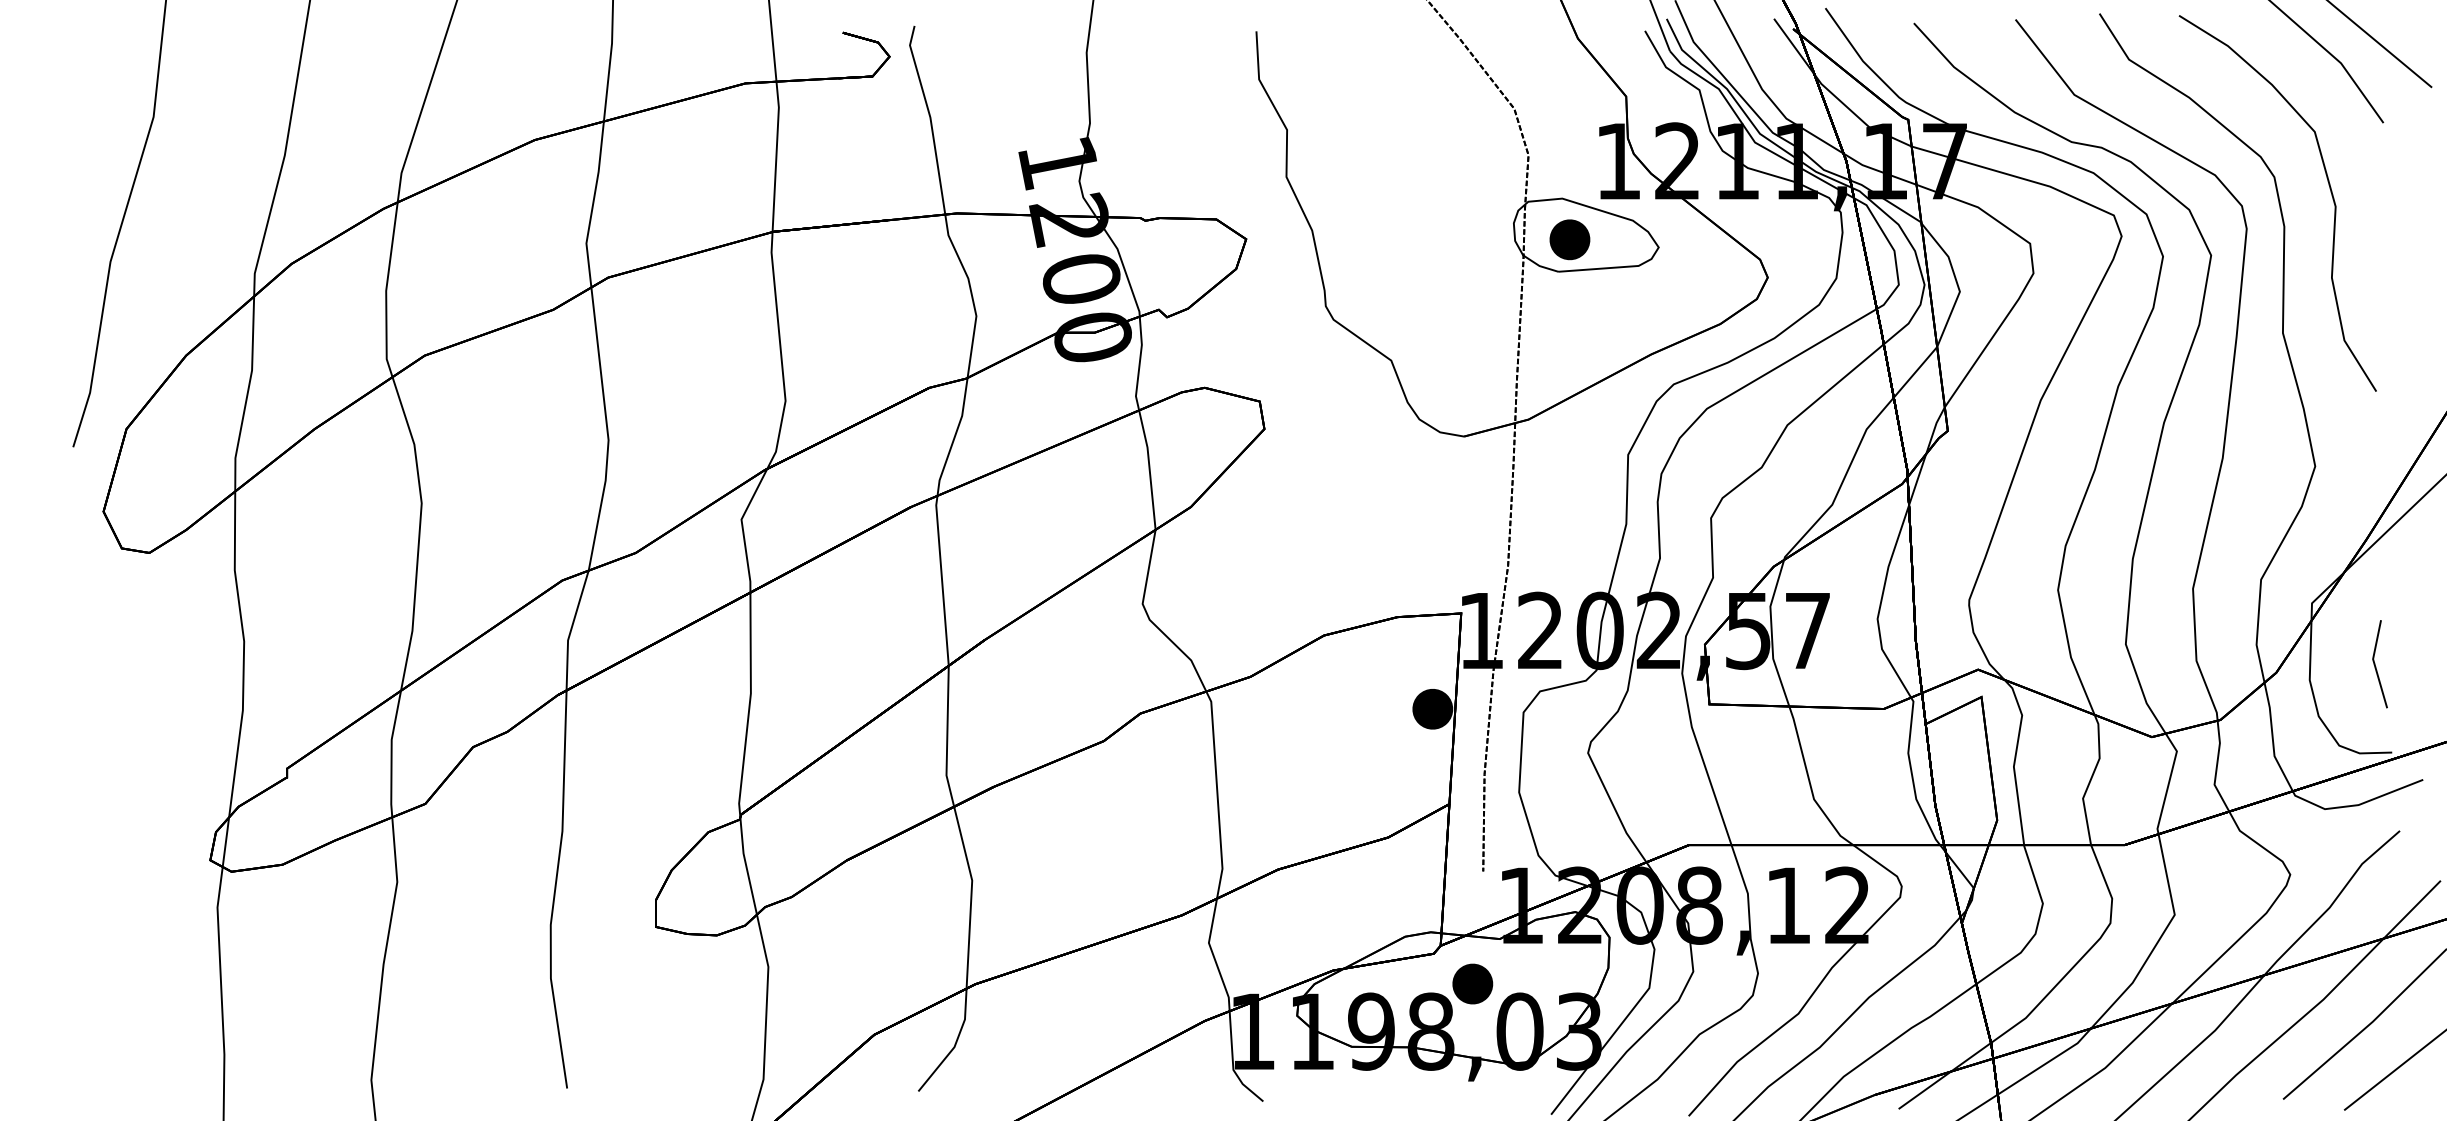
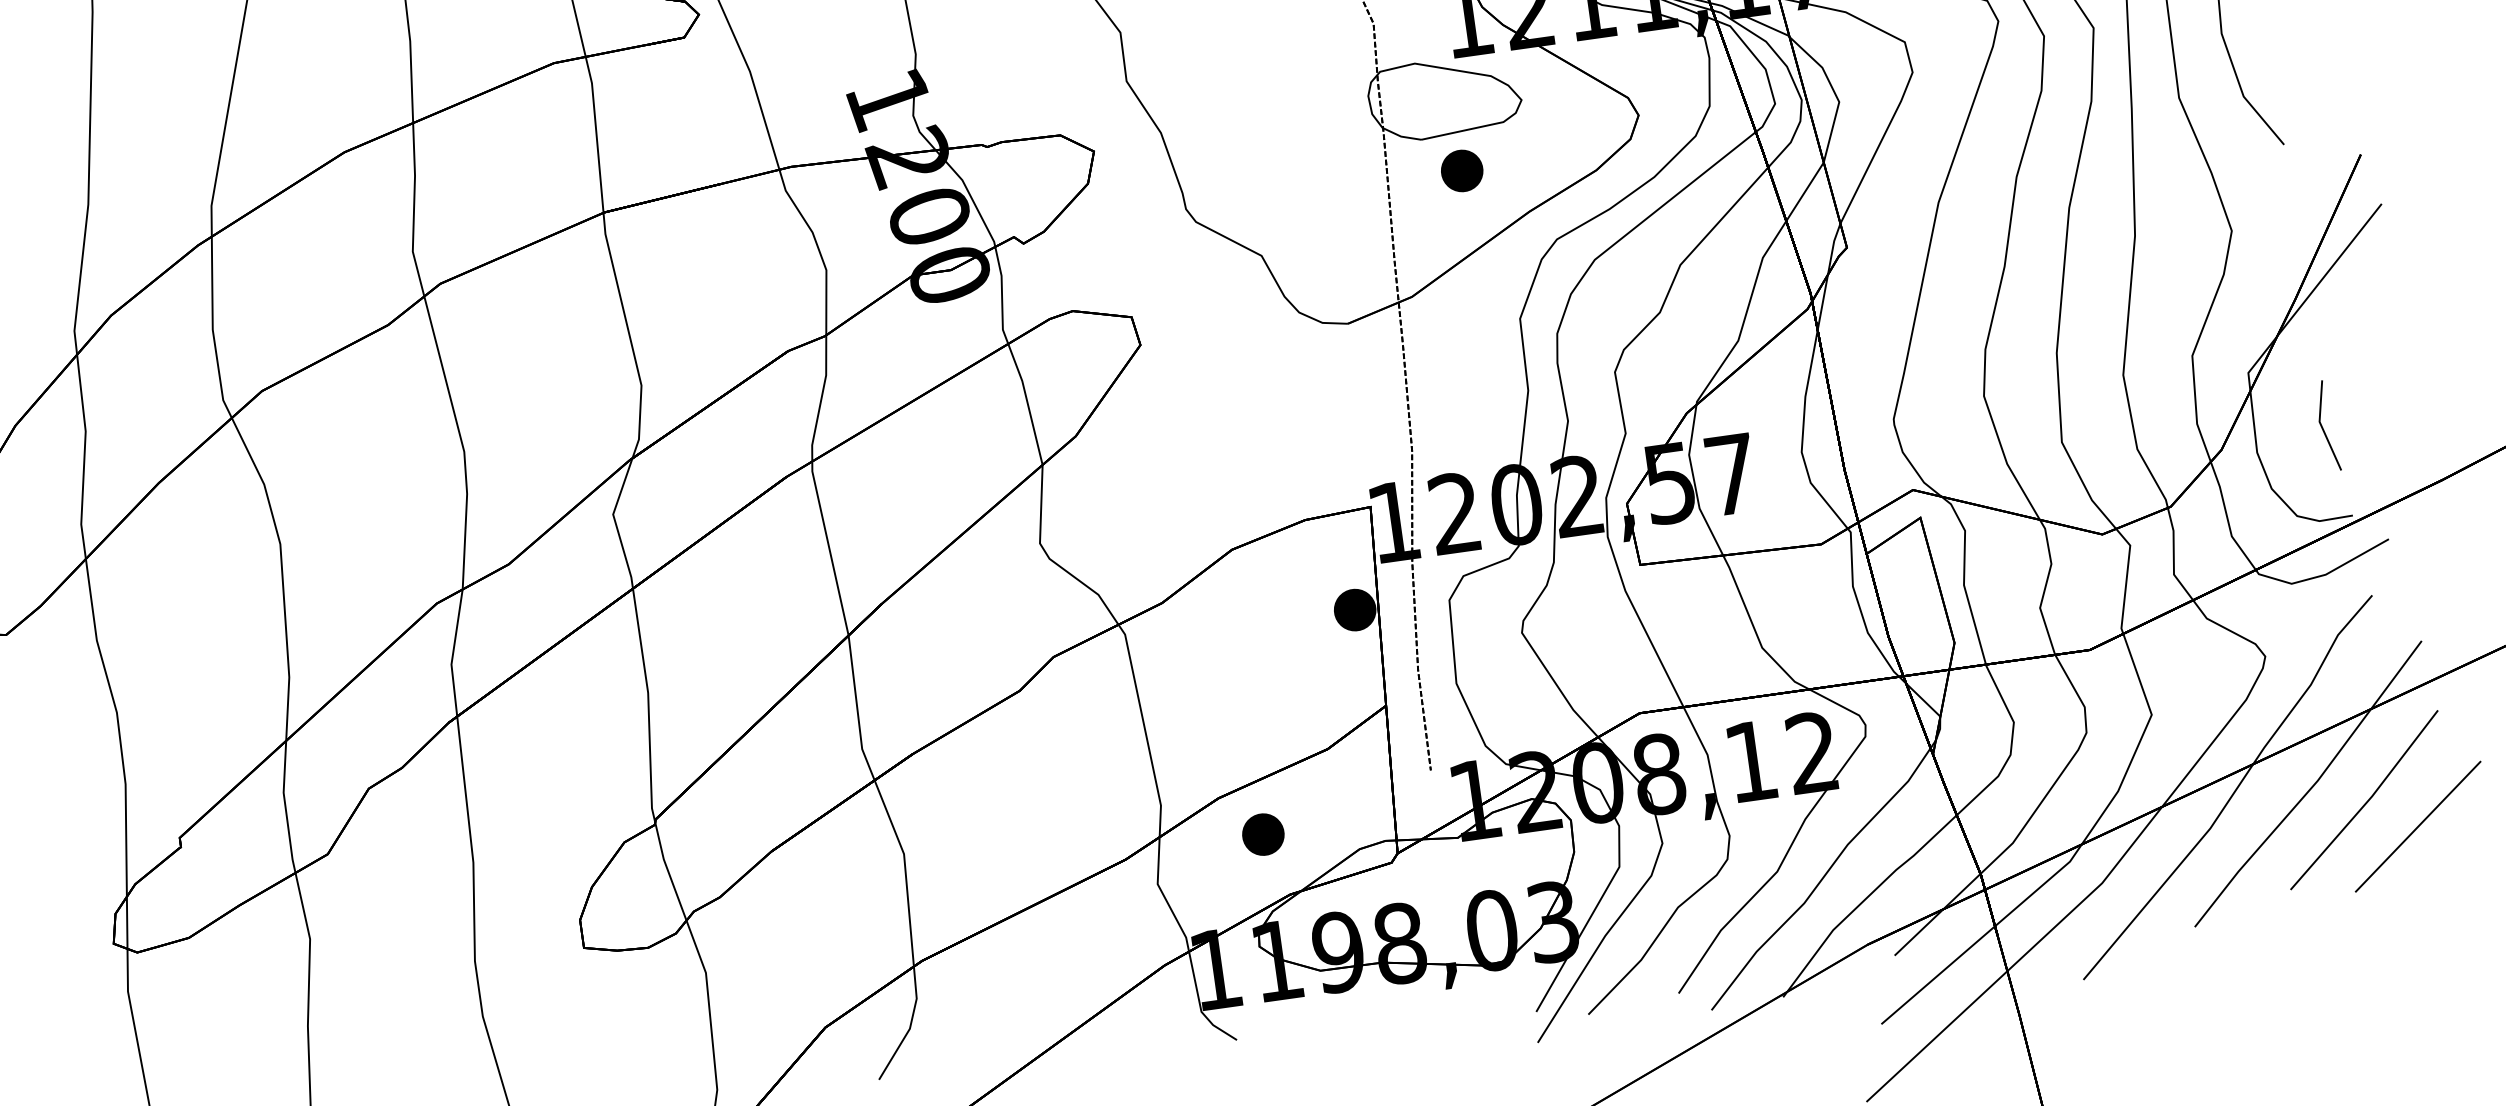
part: (1569, 239) -> (1461, 170), moved
part: (1472, 983) -> (1262, 834), moved

